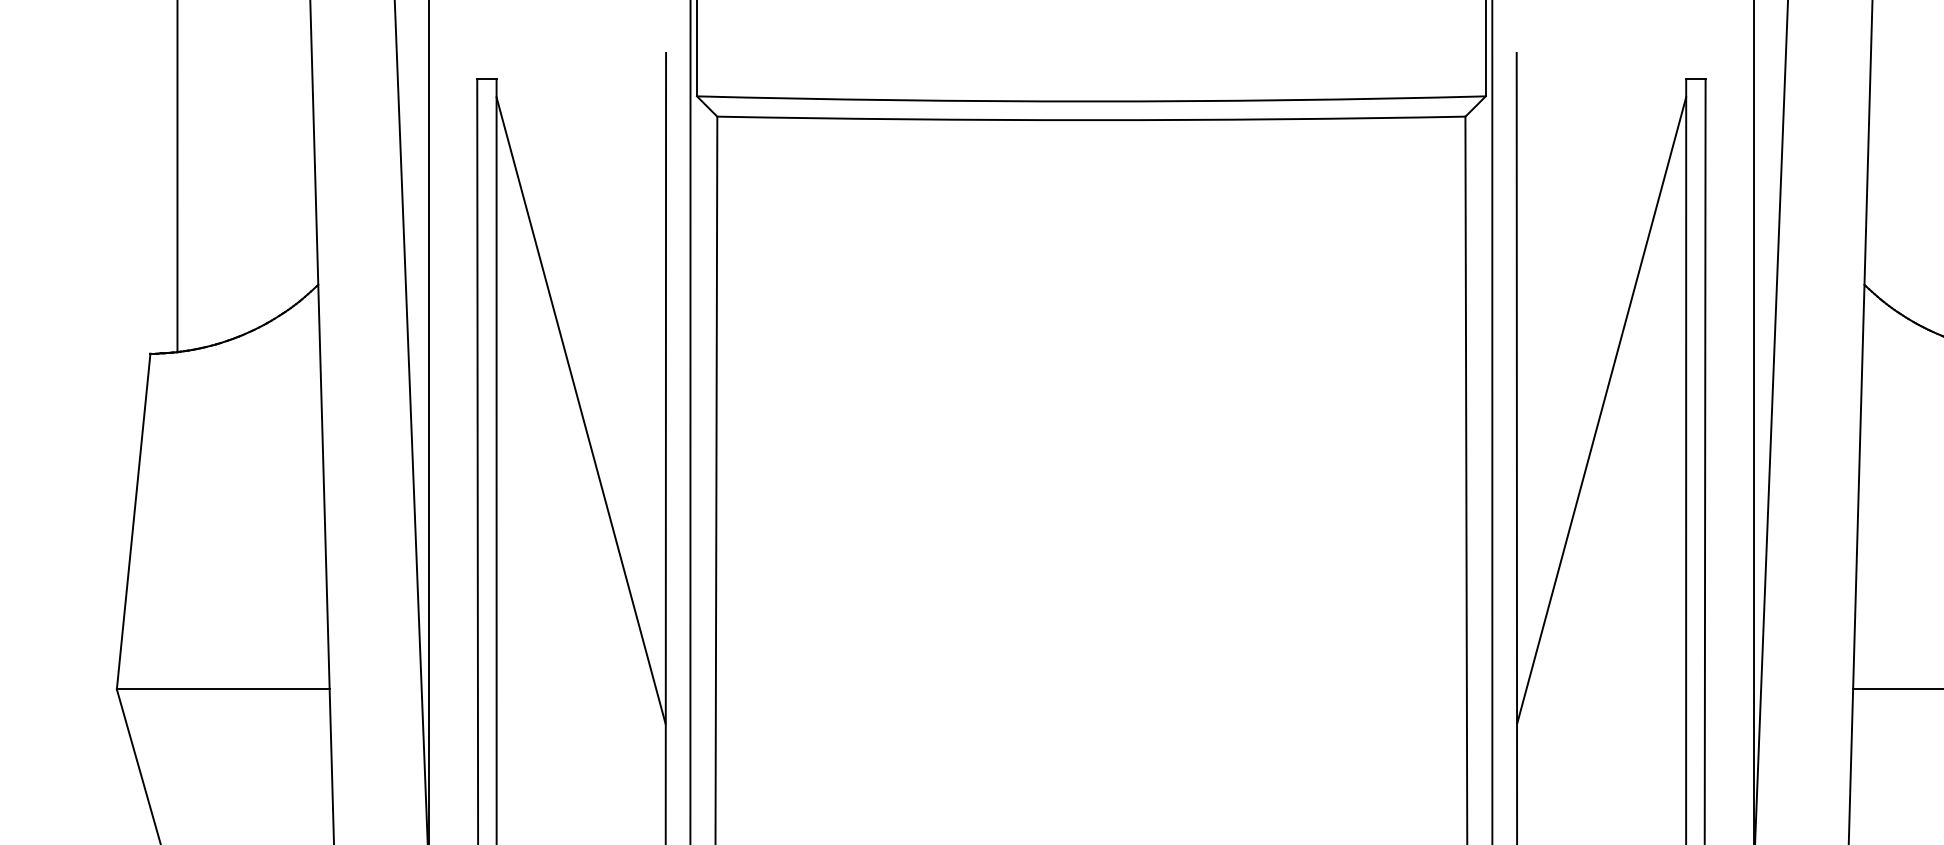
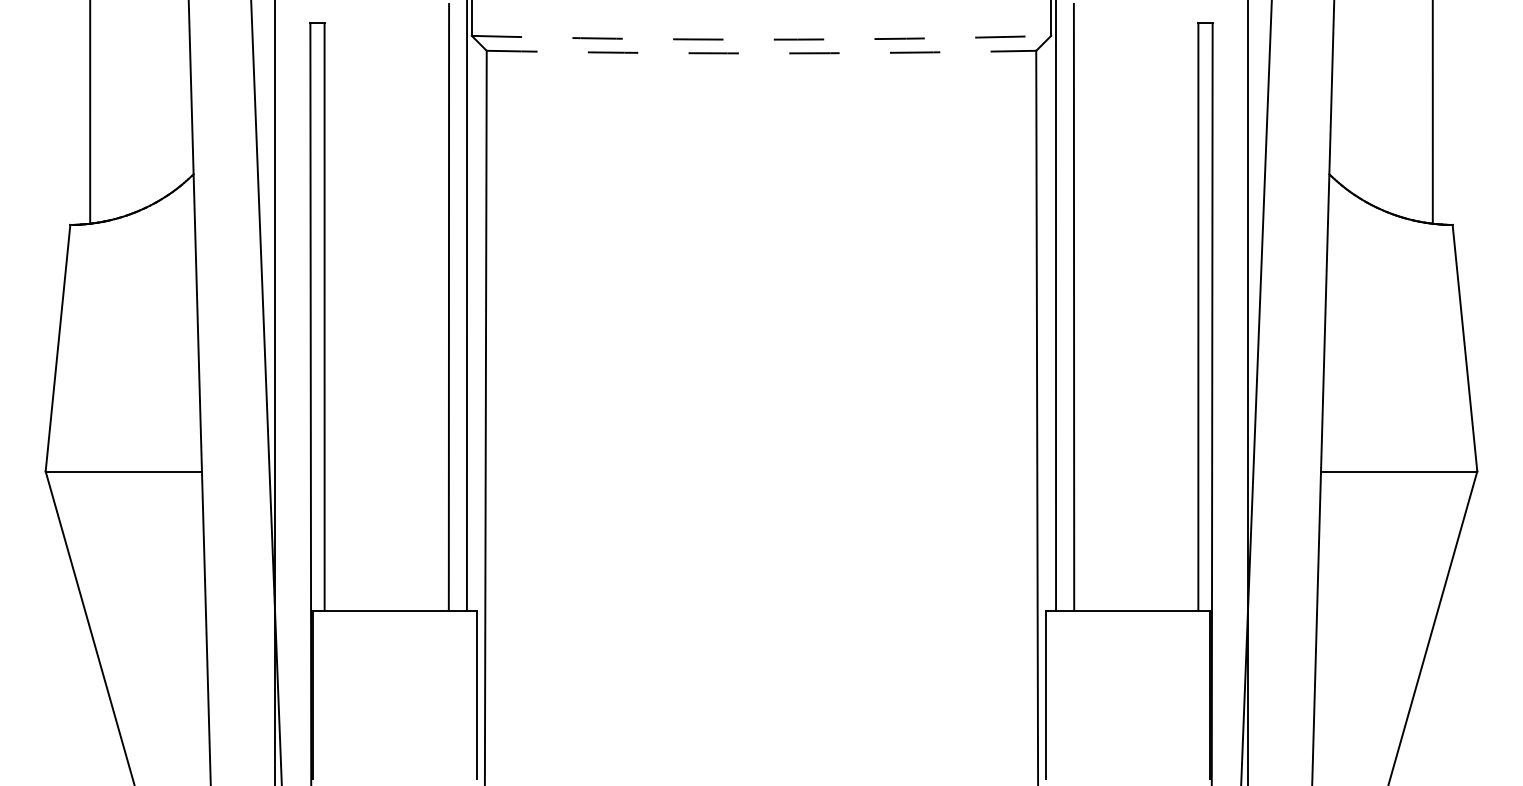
arc: (1091, 101) -> (761, 39), solid -> dashed
arc: (1091, 120) -> (761, 53), solid -> dashed
line: (580, 410) -> (386, 266), removed
line: (1601, 410) -> (1136, 266), removed

